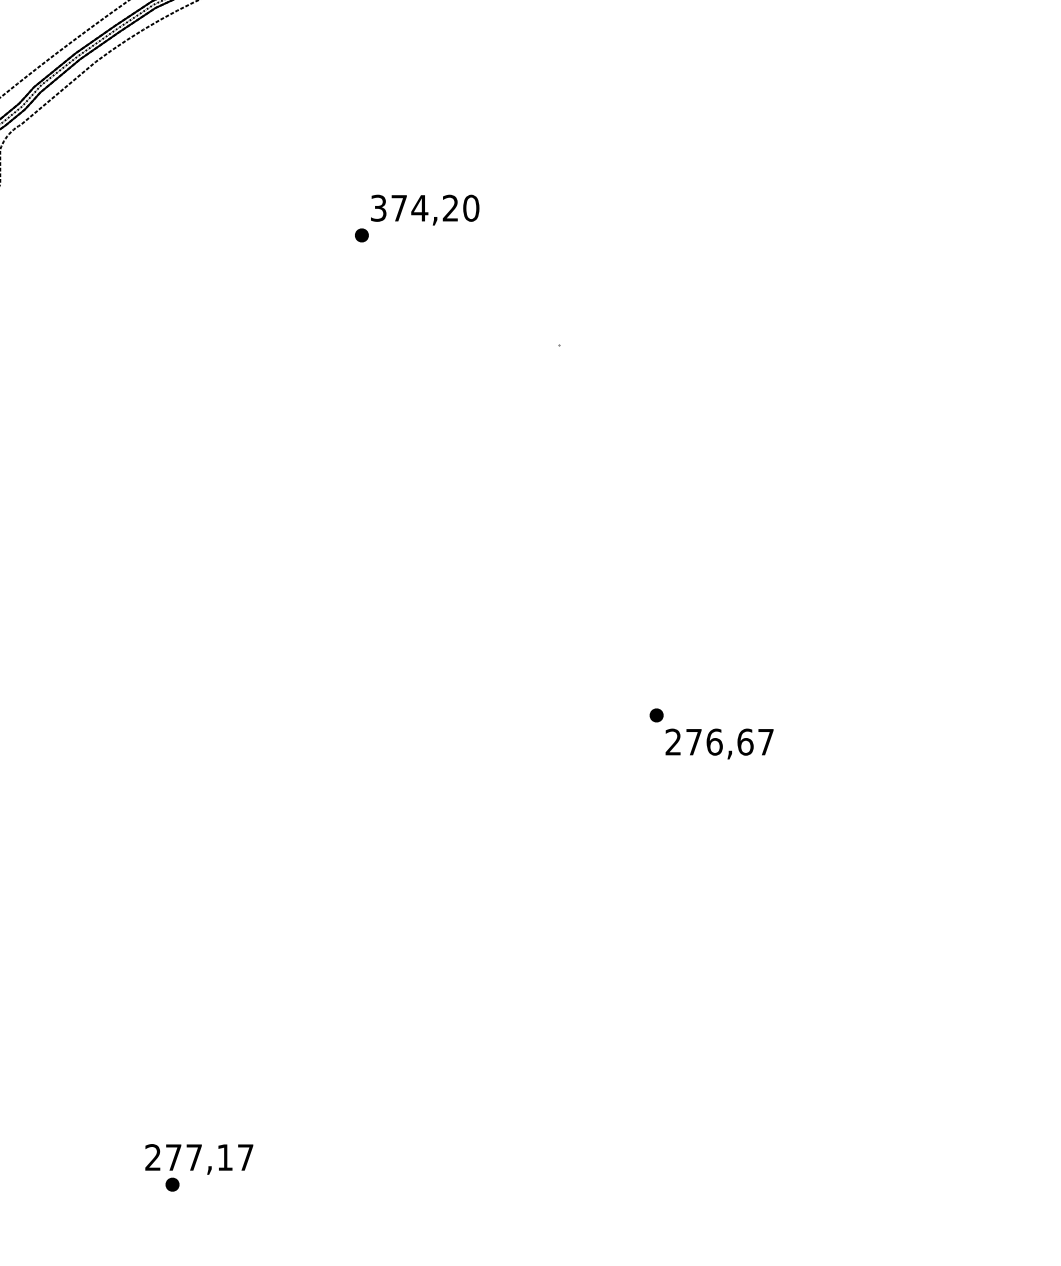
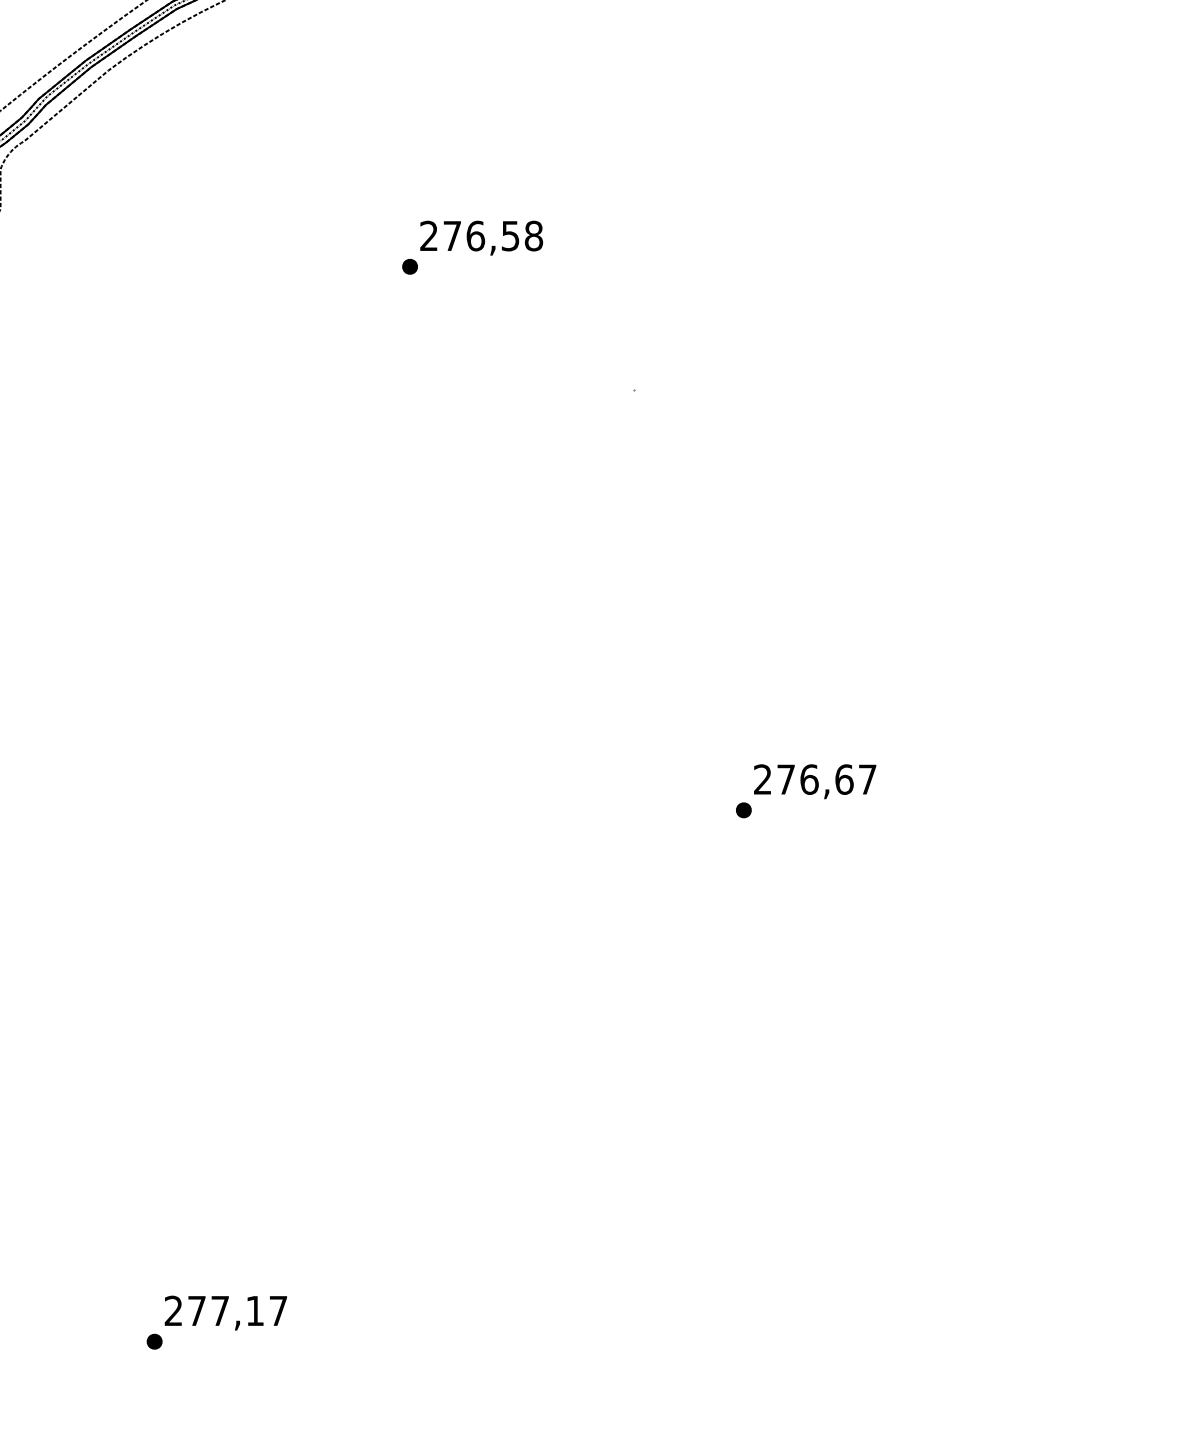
text: (424, 207) -> (481, 235), 374,20 -> 276,58
text: (719, 743) -> (815, 781), moved
part: (172, 1184) -> (154, 1341), moved

